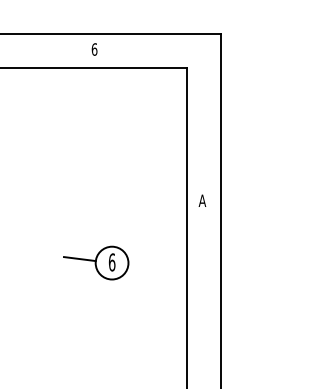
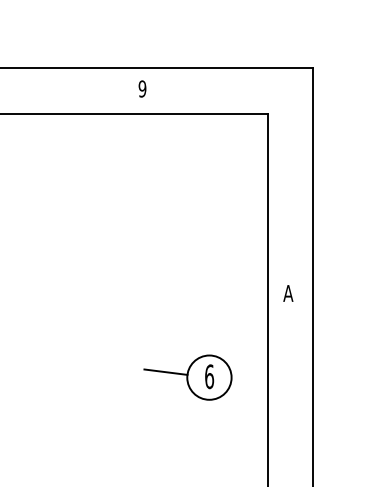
text: (94, 49) -> (142, 88), 6 -> 9
part: (96, 262) -> (188, 376), moved

